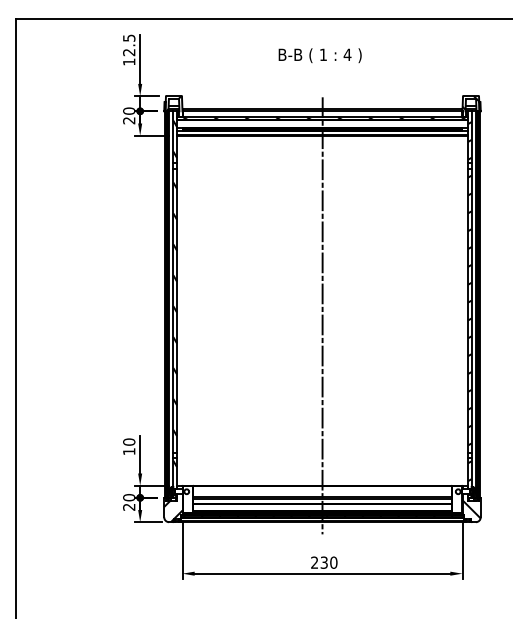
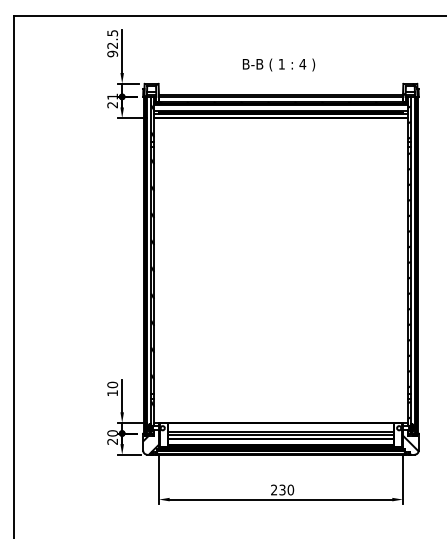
text: (319, 55) -> (278, 64), moved
text: (129, 61) -> (112, 53), 12.5 -> 92.5
text: (129, 110) -> (112, 96), 20 -> 21
line: (322, 315) -> (280, 274), removed

